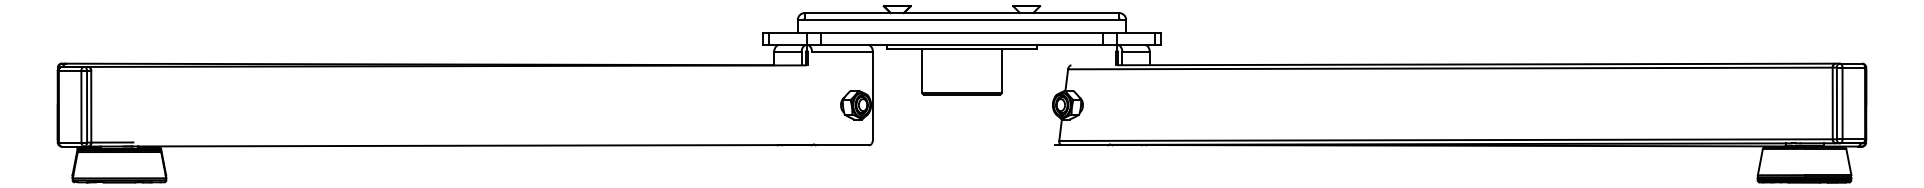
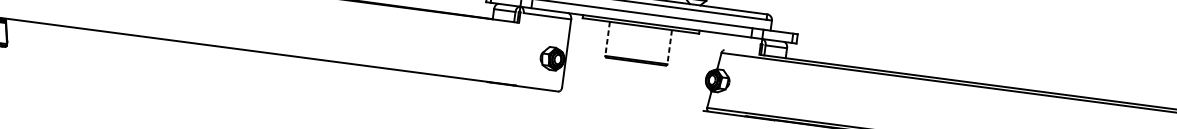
line: (922, 70) -> (607, 38), solid -> dashed
line: (1001, 70) -> (669, 46), solid -> dashed

